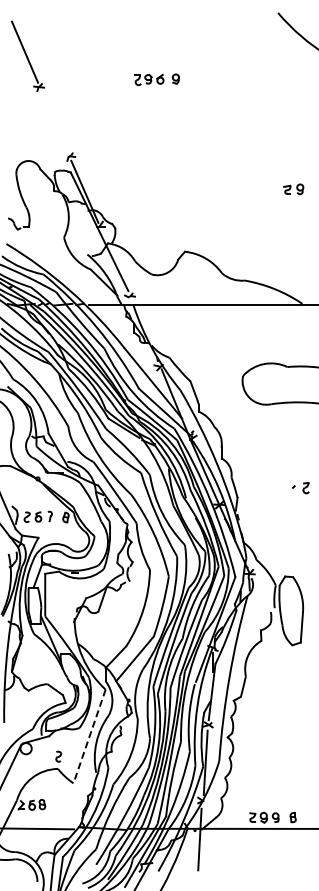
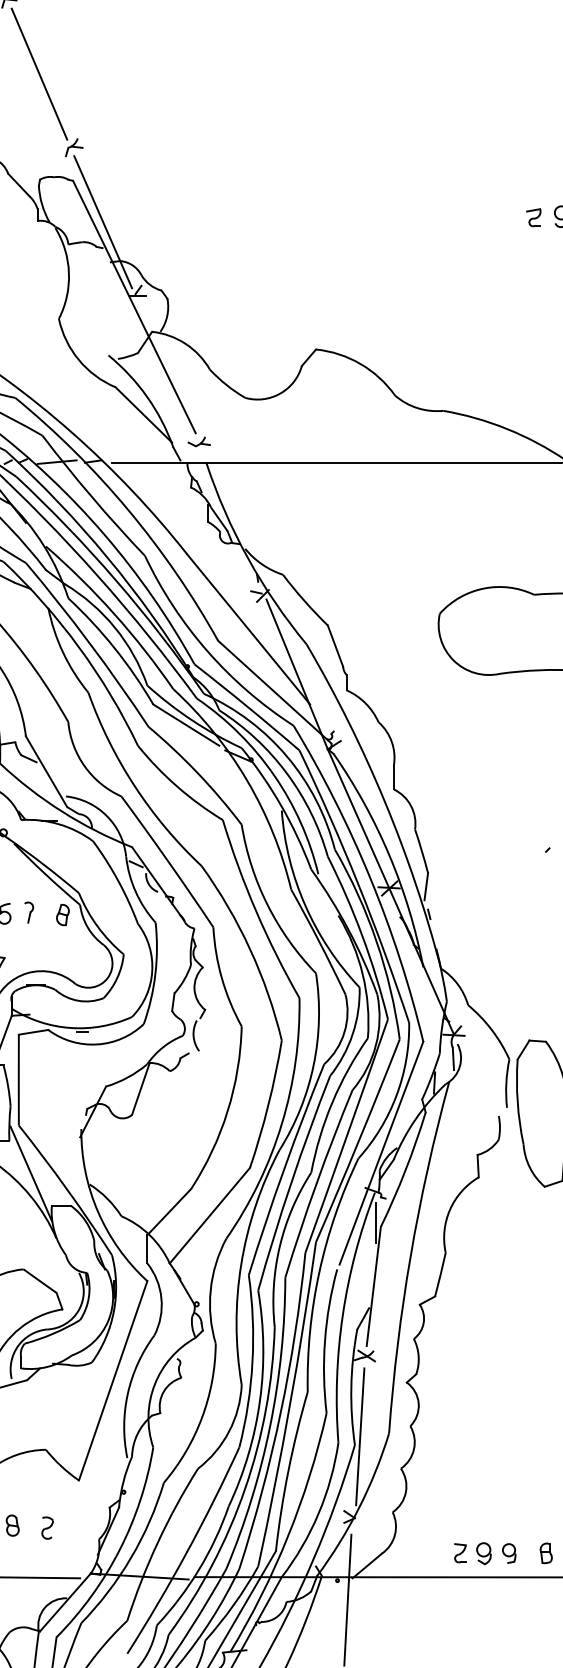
line: (54, 122) -> (38, 74), added
line: (89, 736) -> (112, 1380), dashed -> solid
part: (58, 756) -> (47, 1527), moved

